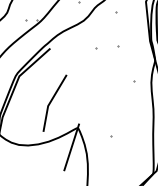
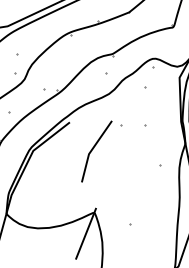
line: (52, 100) -> (94, 148), moved

